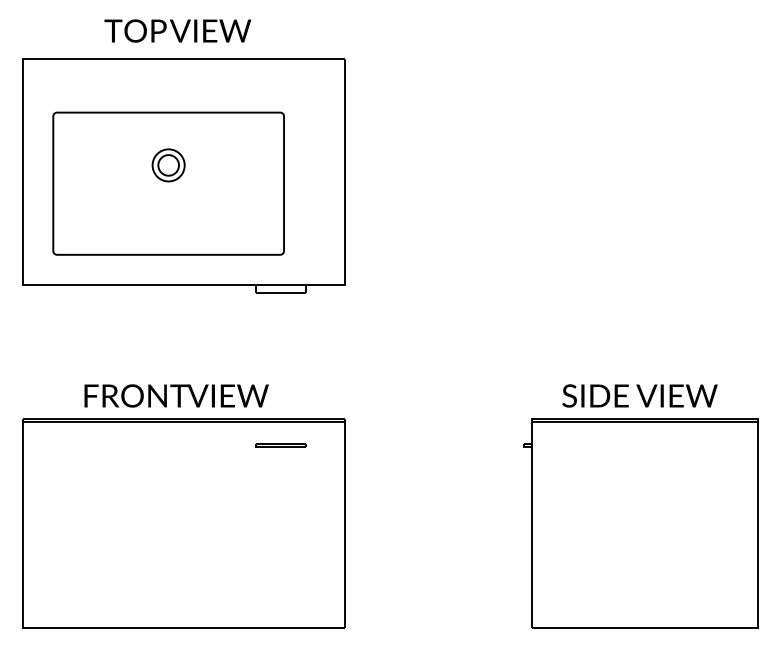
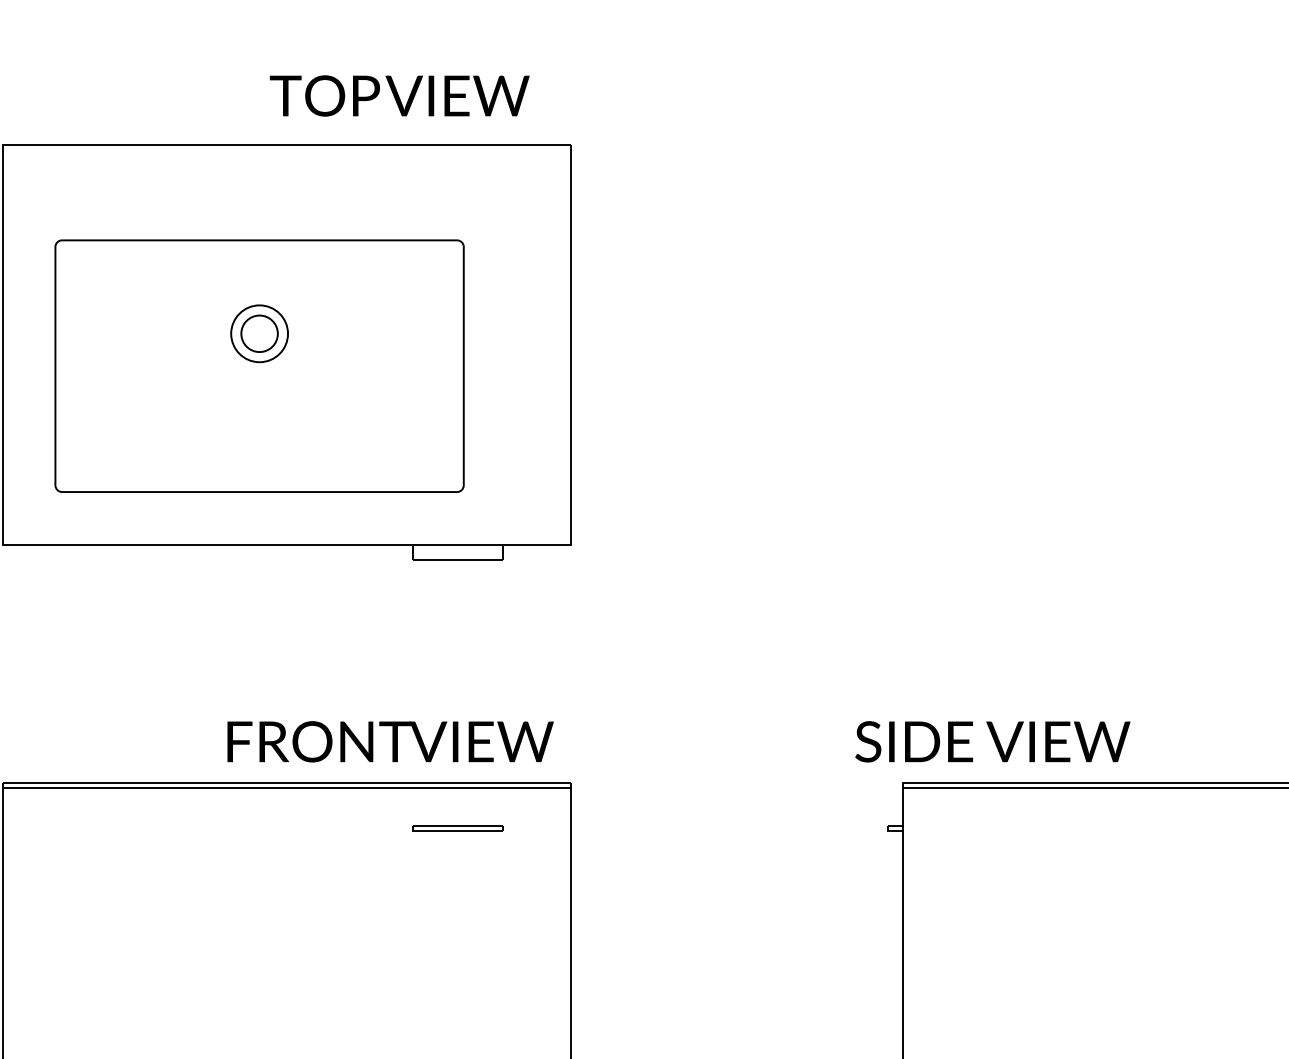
text: (177, 30) -> (399, 95), moved
text: (176, 395) -> (390, 740), moved
text: (639, 395) -> (991, 740), moved

